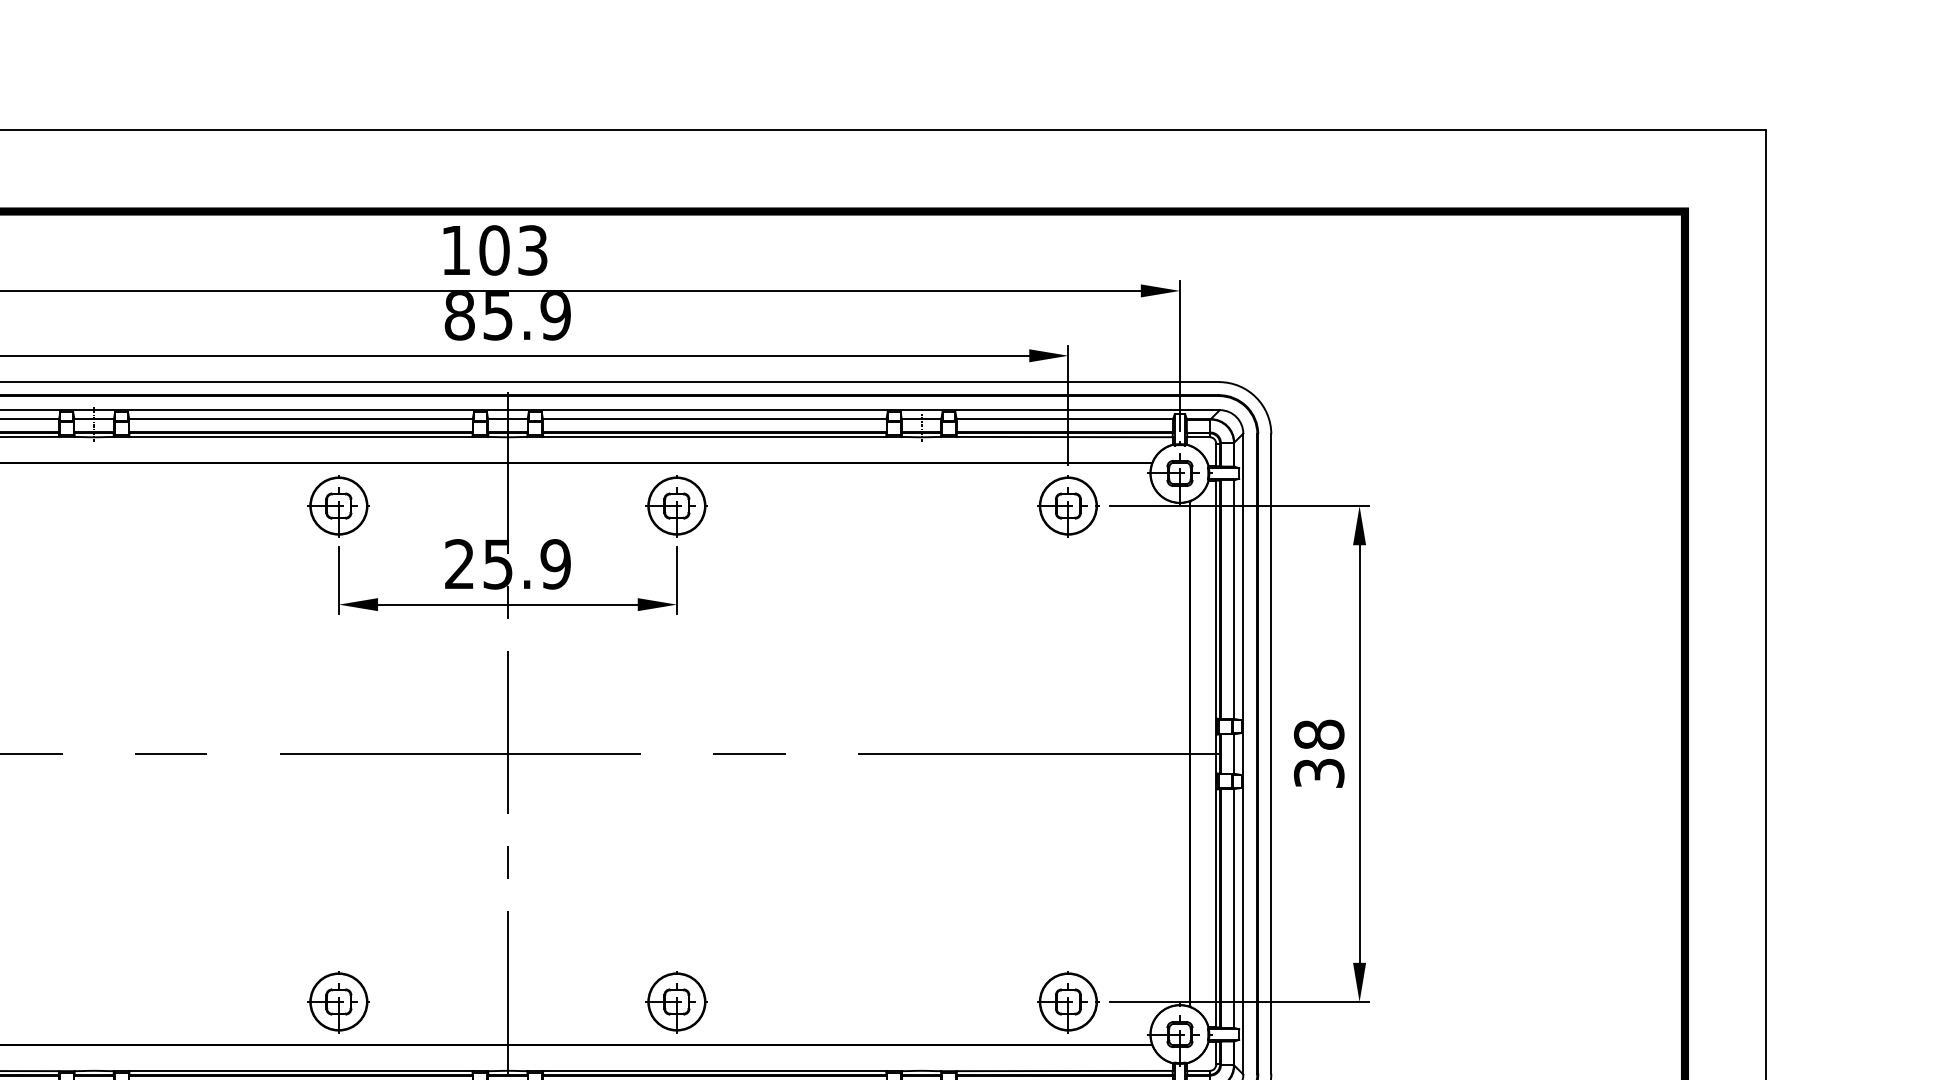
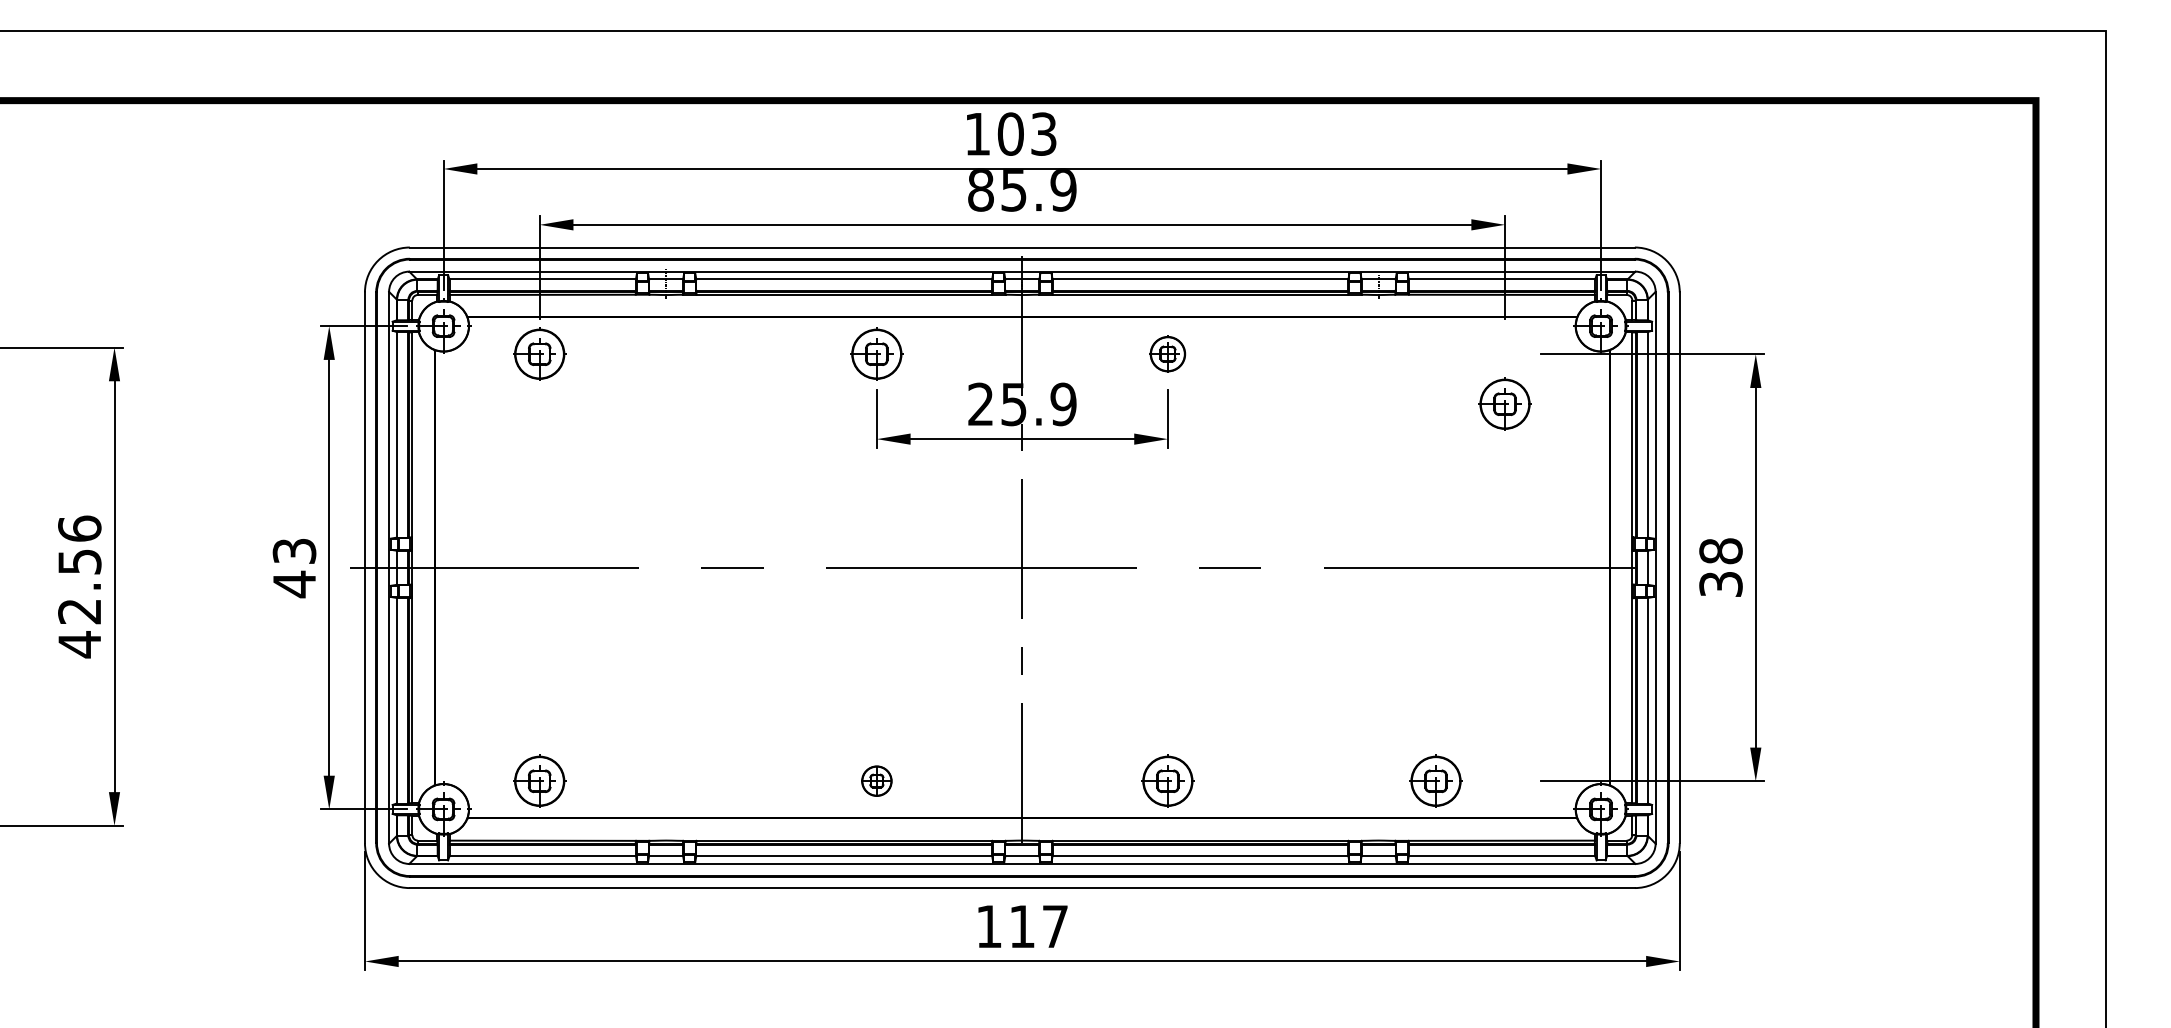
part: (676, 505) -> (1167, 353), size x0.7
part: (1067, 505) -> (1504, 403), moved
part: (338, 1001) -> (876, 780), size x0.6
part: (1067, 1001) -> (1435, 780), moved

